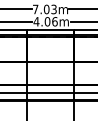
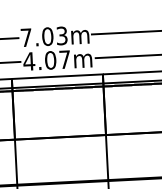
text: (54, 21) -> (64, 59), 4.06m -> 4.07m

